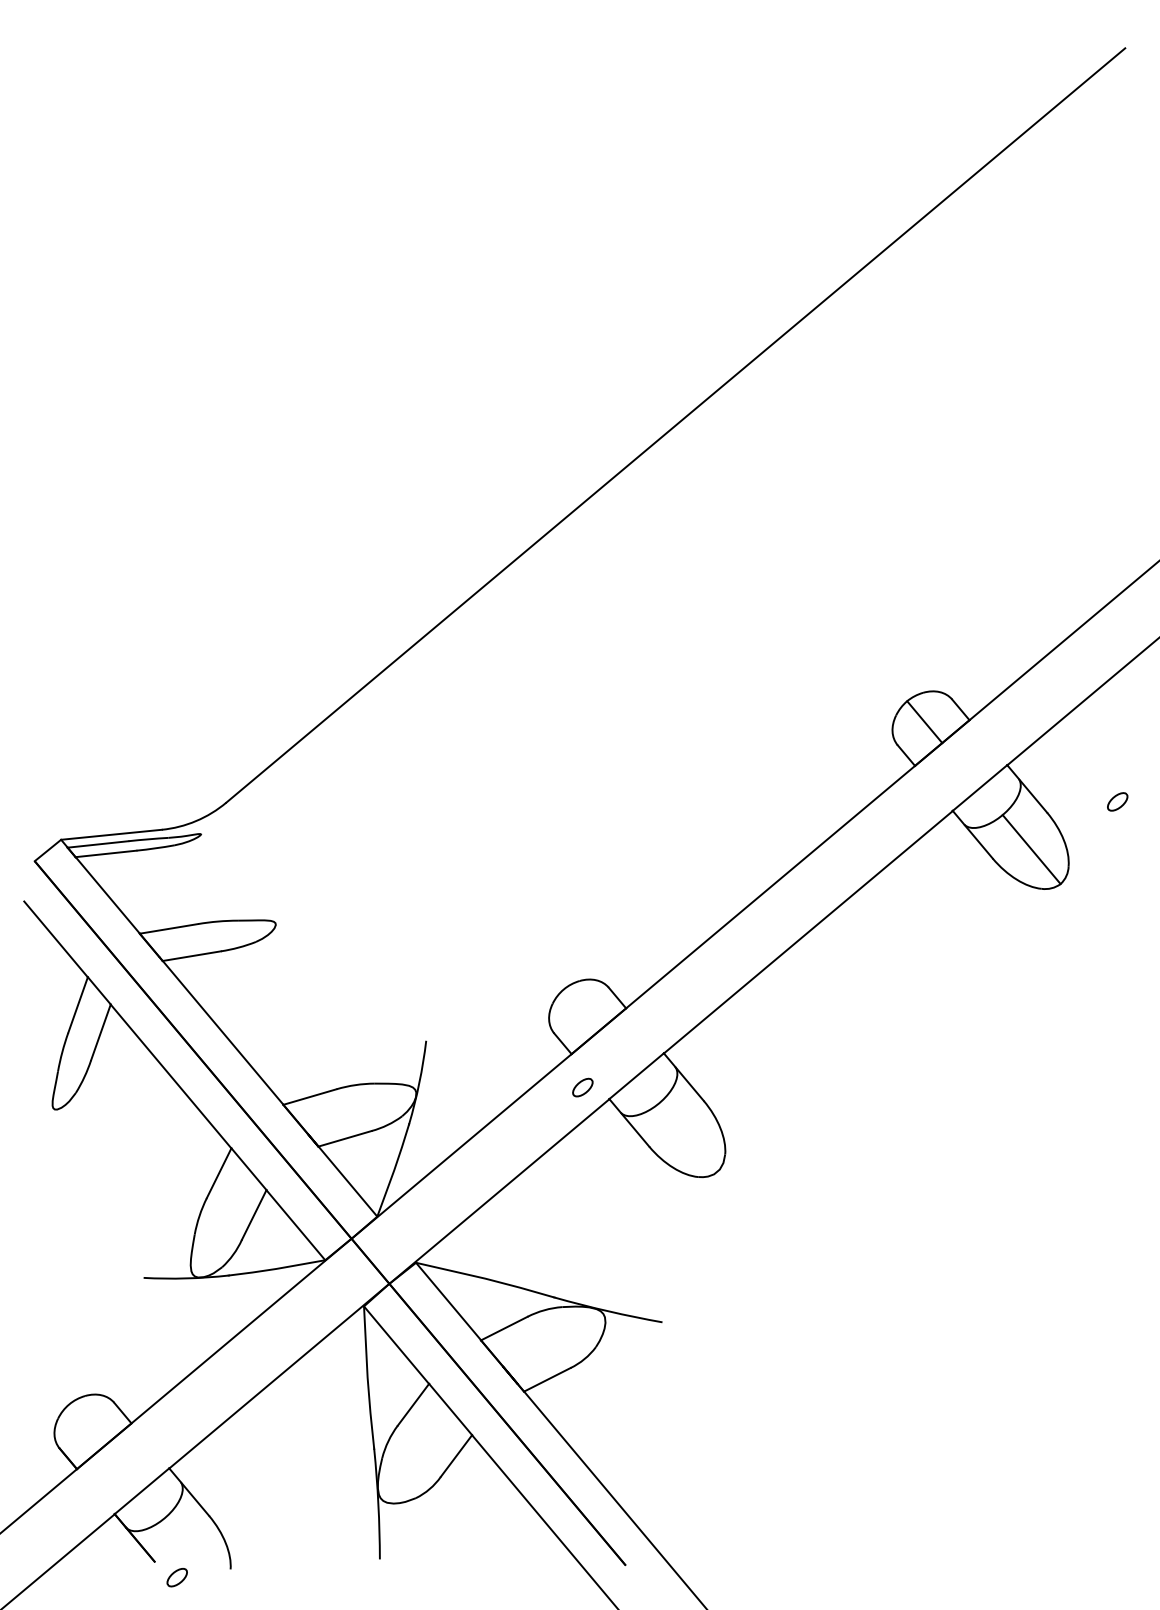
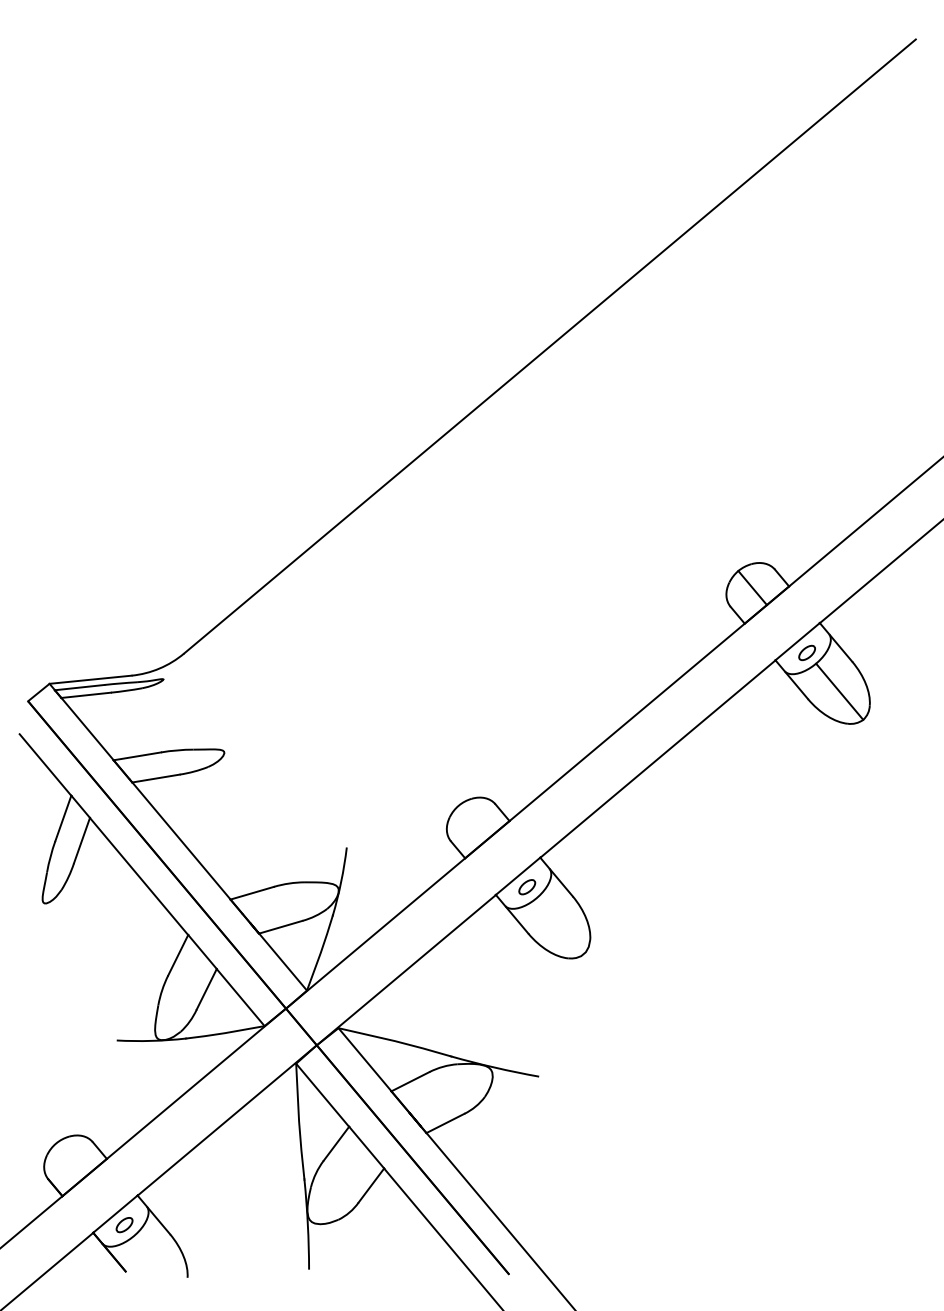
part: (1117, 801) -> (807, 652), moved
part: (582, 1087) -> (526, 887), moved
part: (176, 1577) -> (123, 1224), moved

